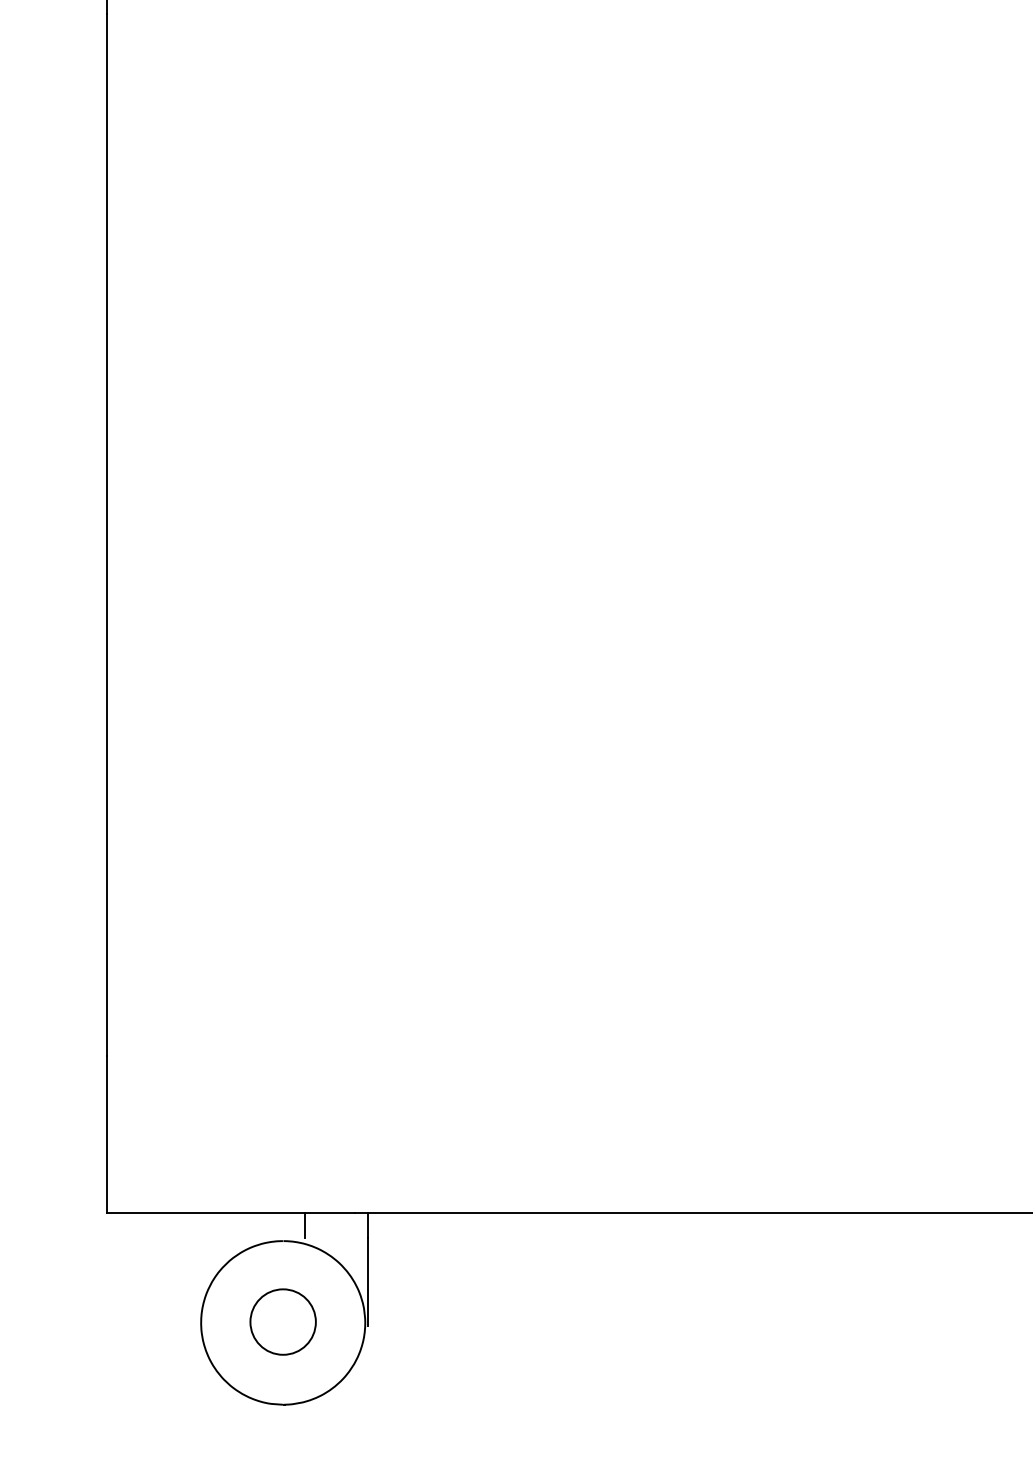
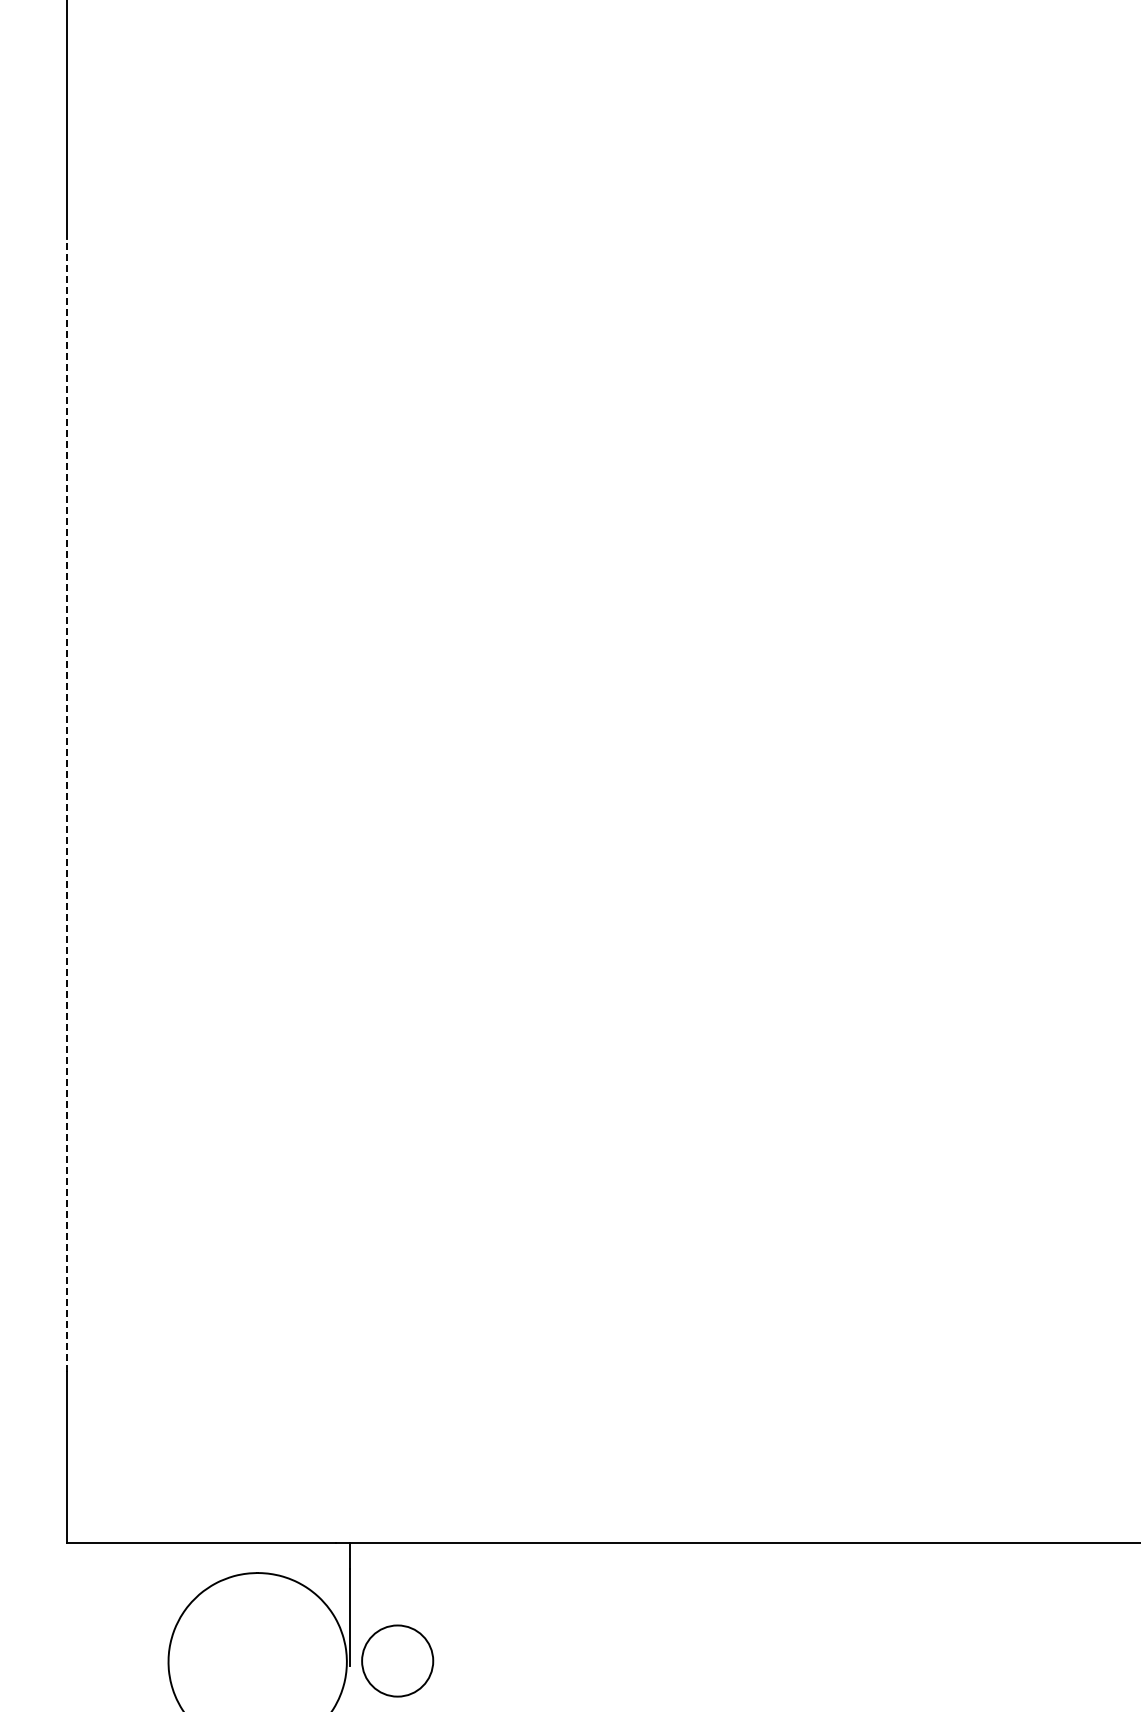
line: (107, 533) -> (66, 804), solid -> dashed
line: (305, 1224) -> (281, 1555), removed
circle: (283, 1321) -> (397, 1660), moved

